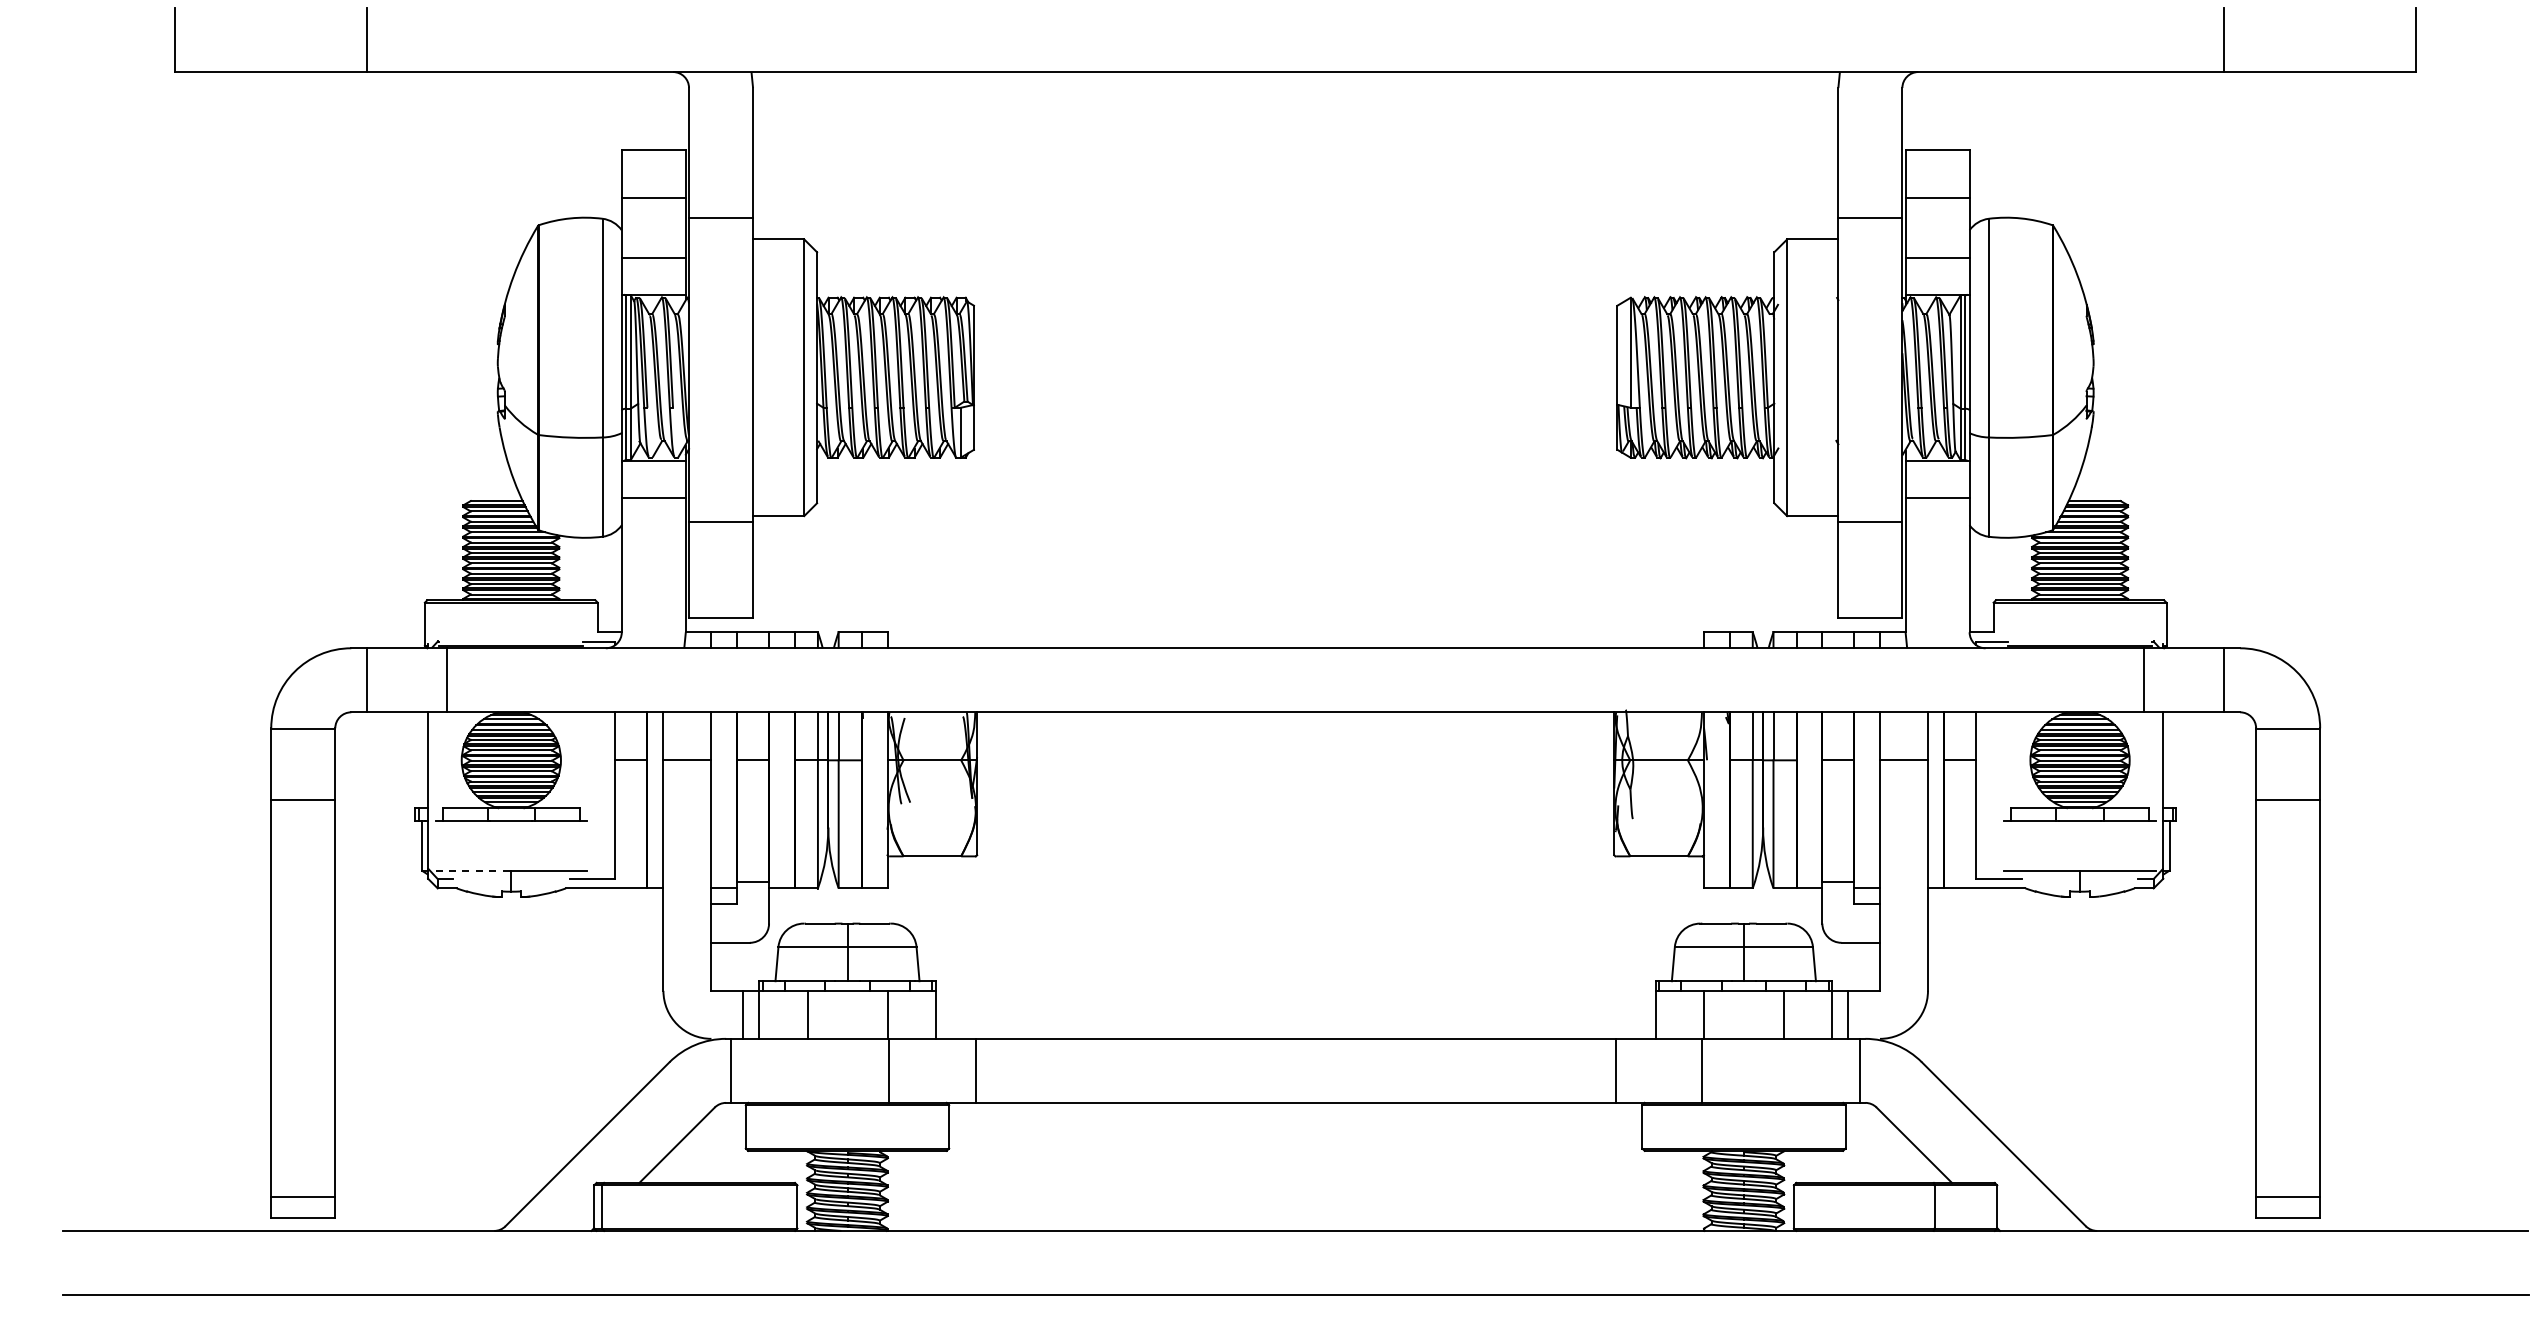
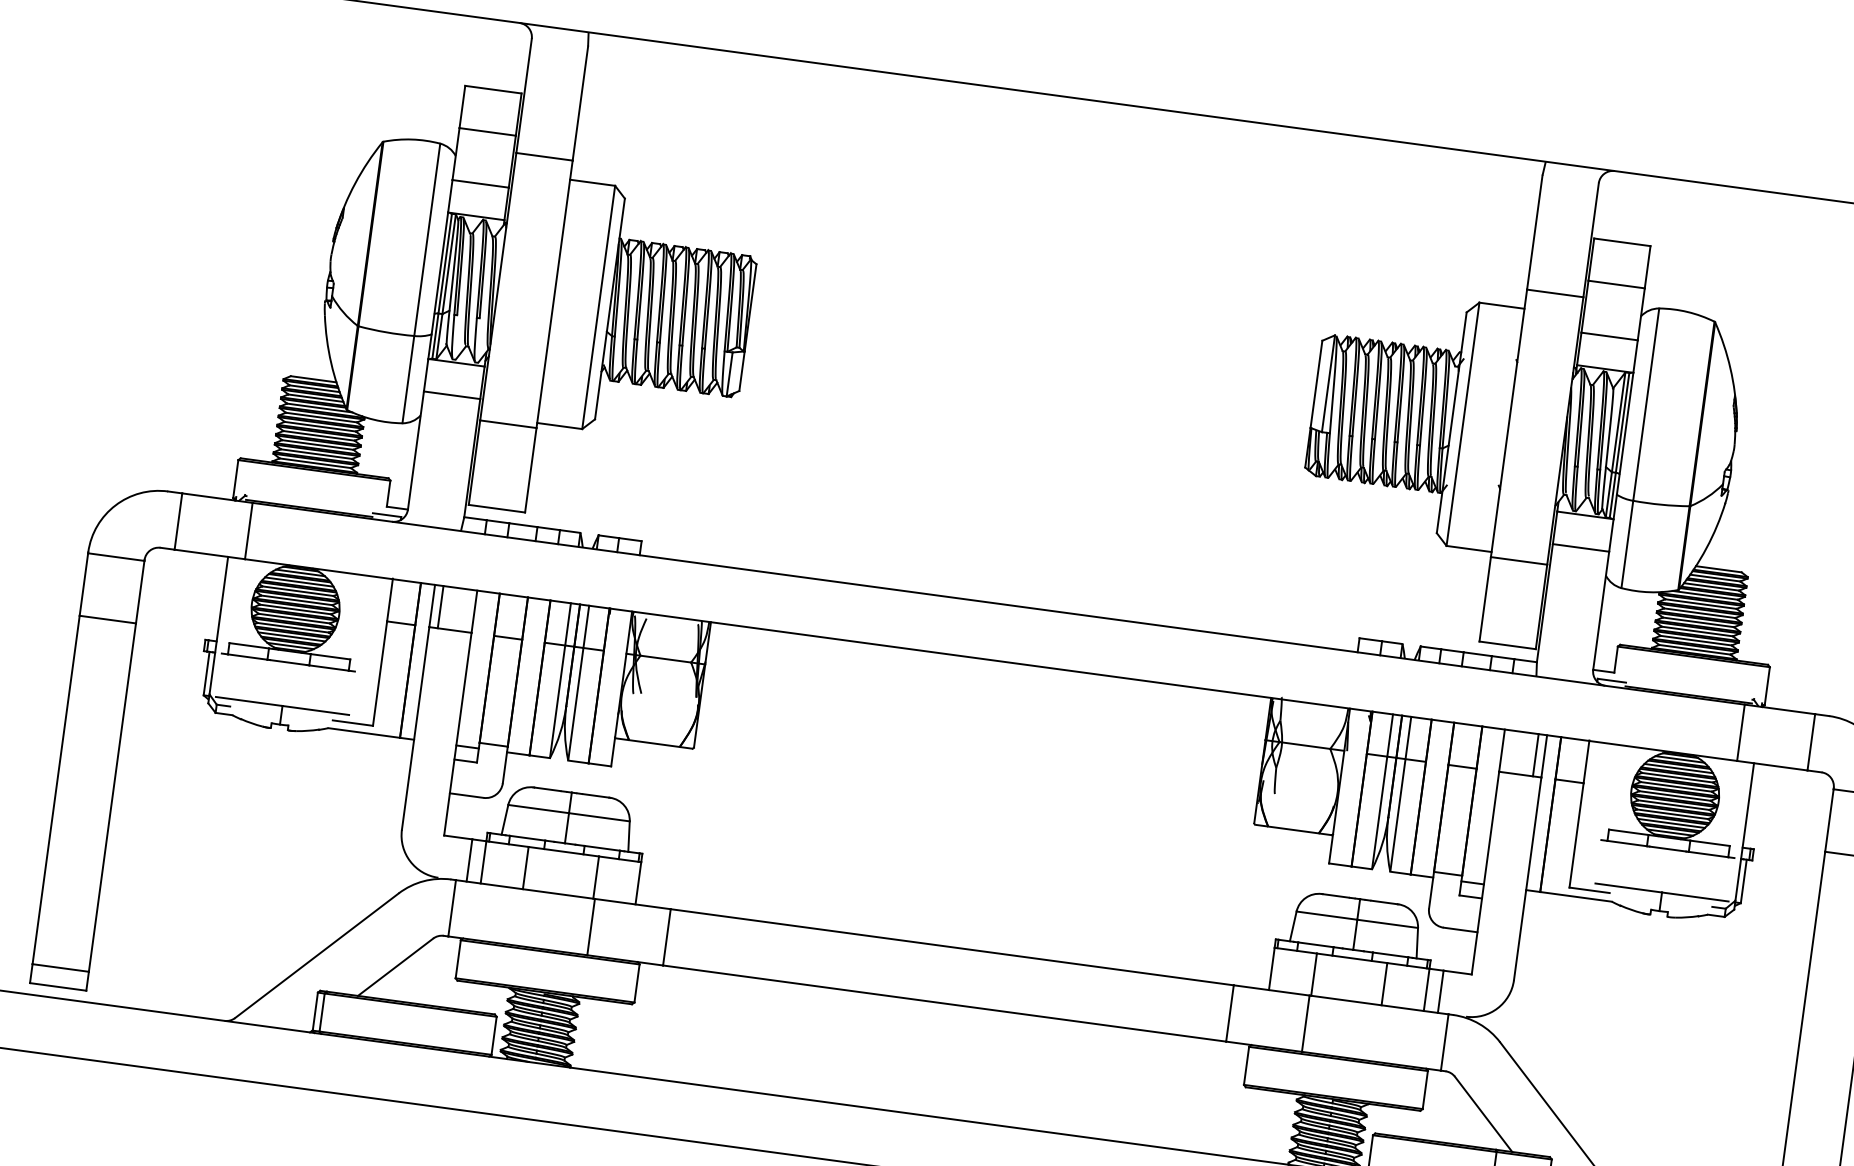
line: (673, 736) -> (441, 607), added
line: (1918, 736) -> (1535, 755), added
line: (473, 870) -> (249, 701), dashed -> solid

